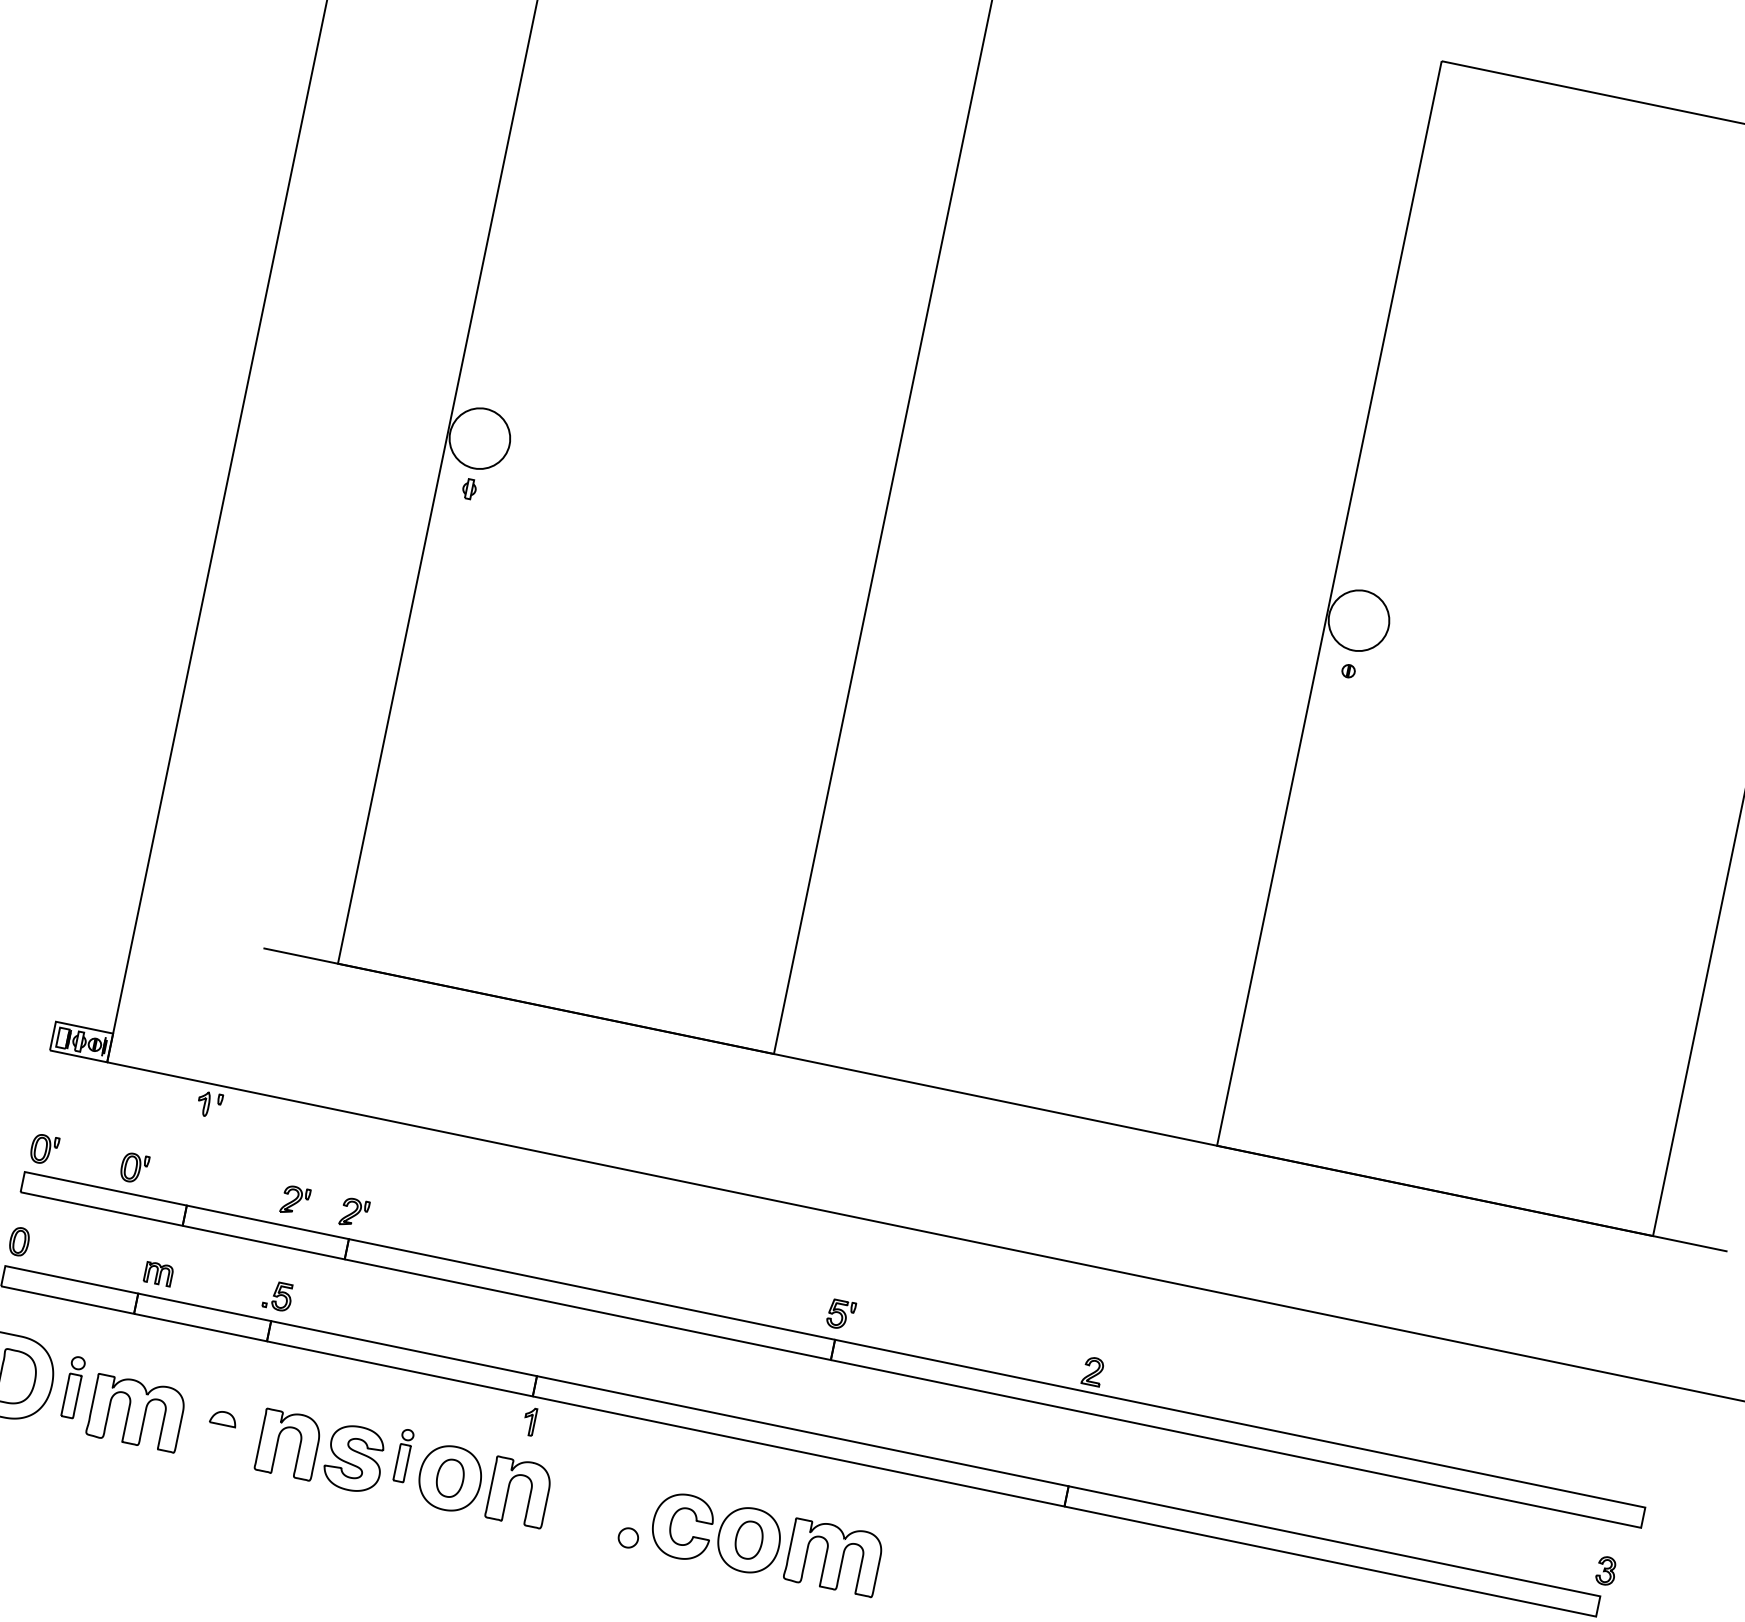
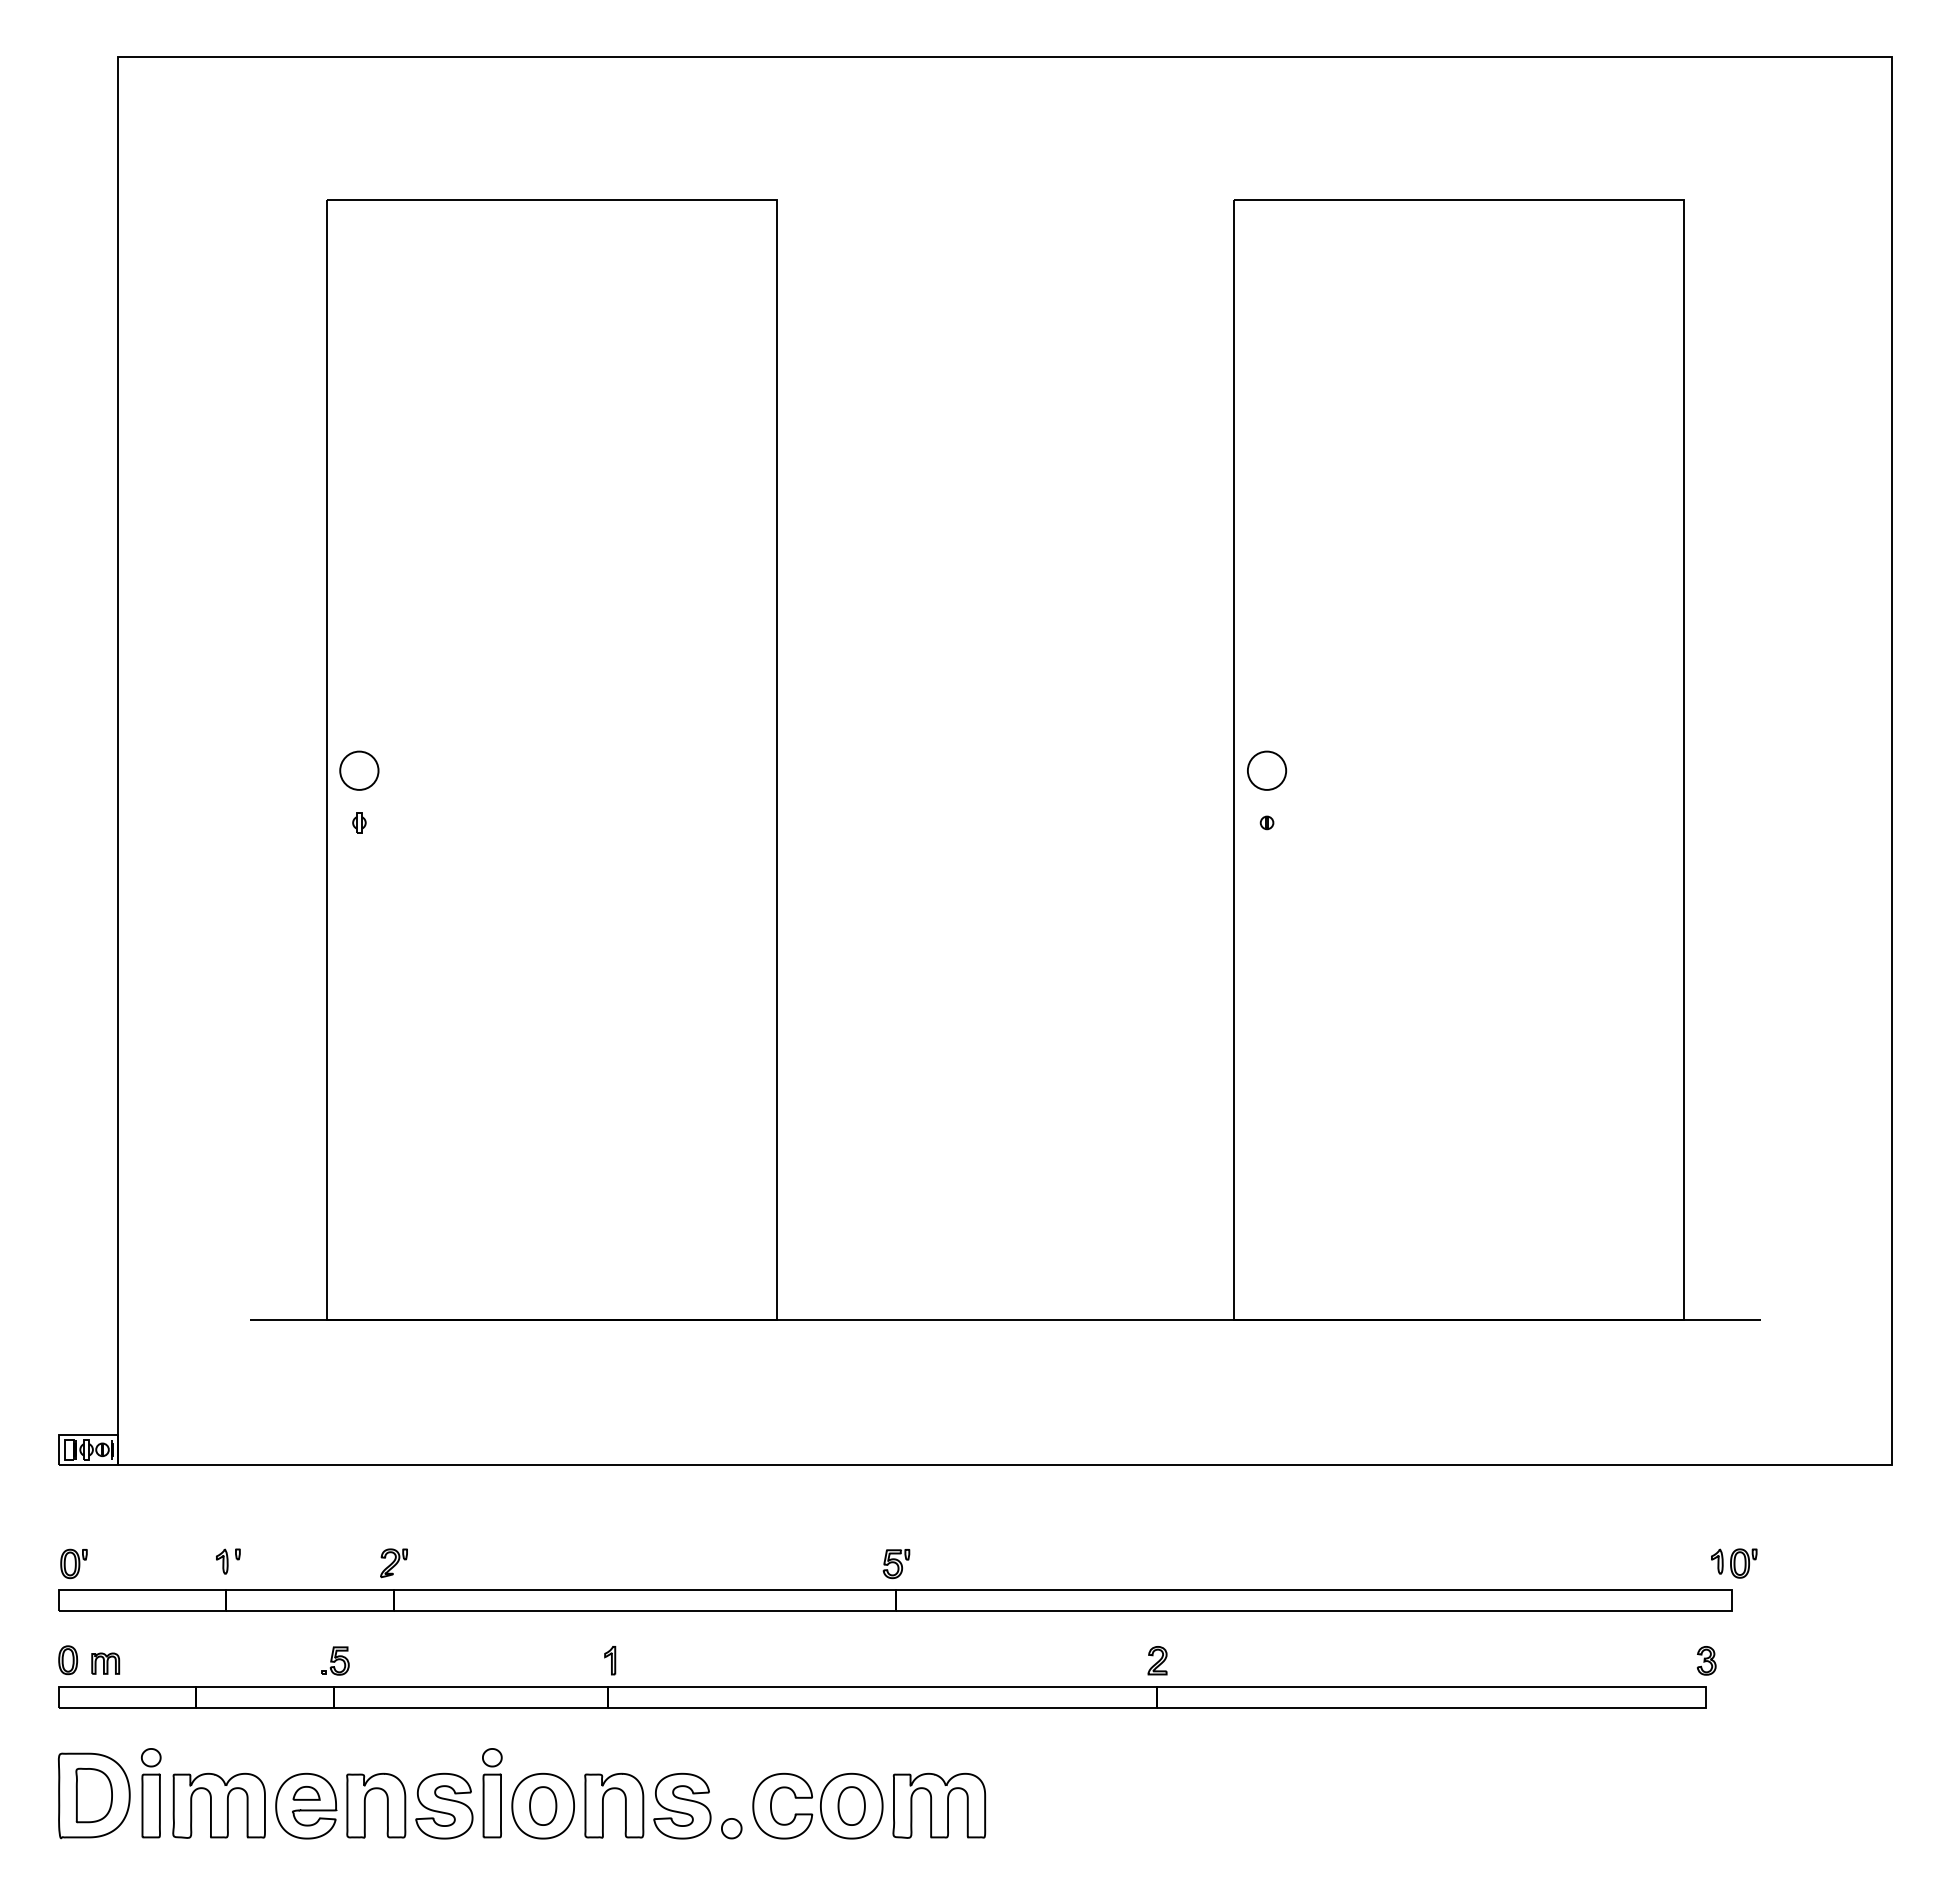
circle: (480, 438) -> (359, 770), size x0.62
circle: (1358, 620) -> (1266, 770), size x0.62
part: (209, 1104) -> (228, 1561), moved
part: (134, 1167) -> (166, 1563), removed
part: (294, 1201) -> (332, 1563), removed
part: (158, 1273) -> (105, 1663), moved
part: (1092, 1371) -> (1157, 1660), moved
part: (73, 1387) -> (151, 1793), size x1.43
part: (530, 1421) -> (610, 1660), moved
part: (221, 1430) -> (306, 1805), added
part: (403, 1455) -> (492, 1793), size x1.67
part: (1652, 1482) -> (1734, 1563), added
part: (585, 1505) -> (682, 1805), added

